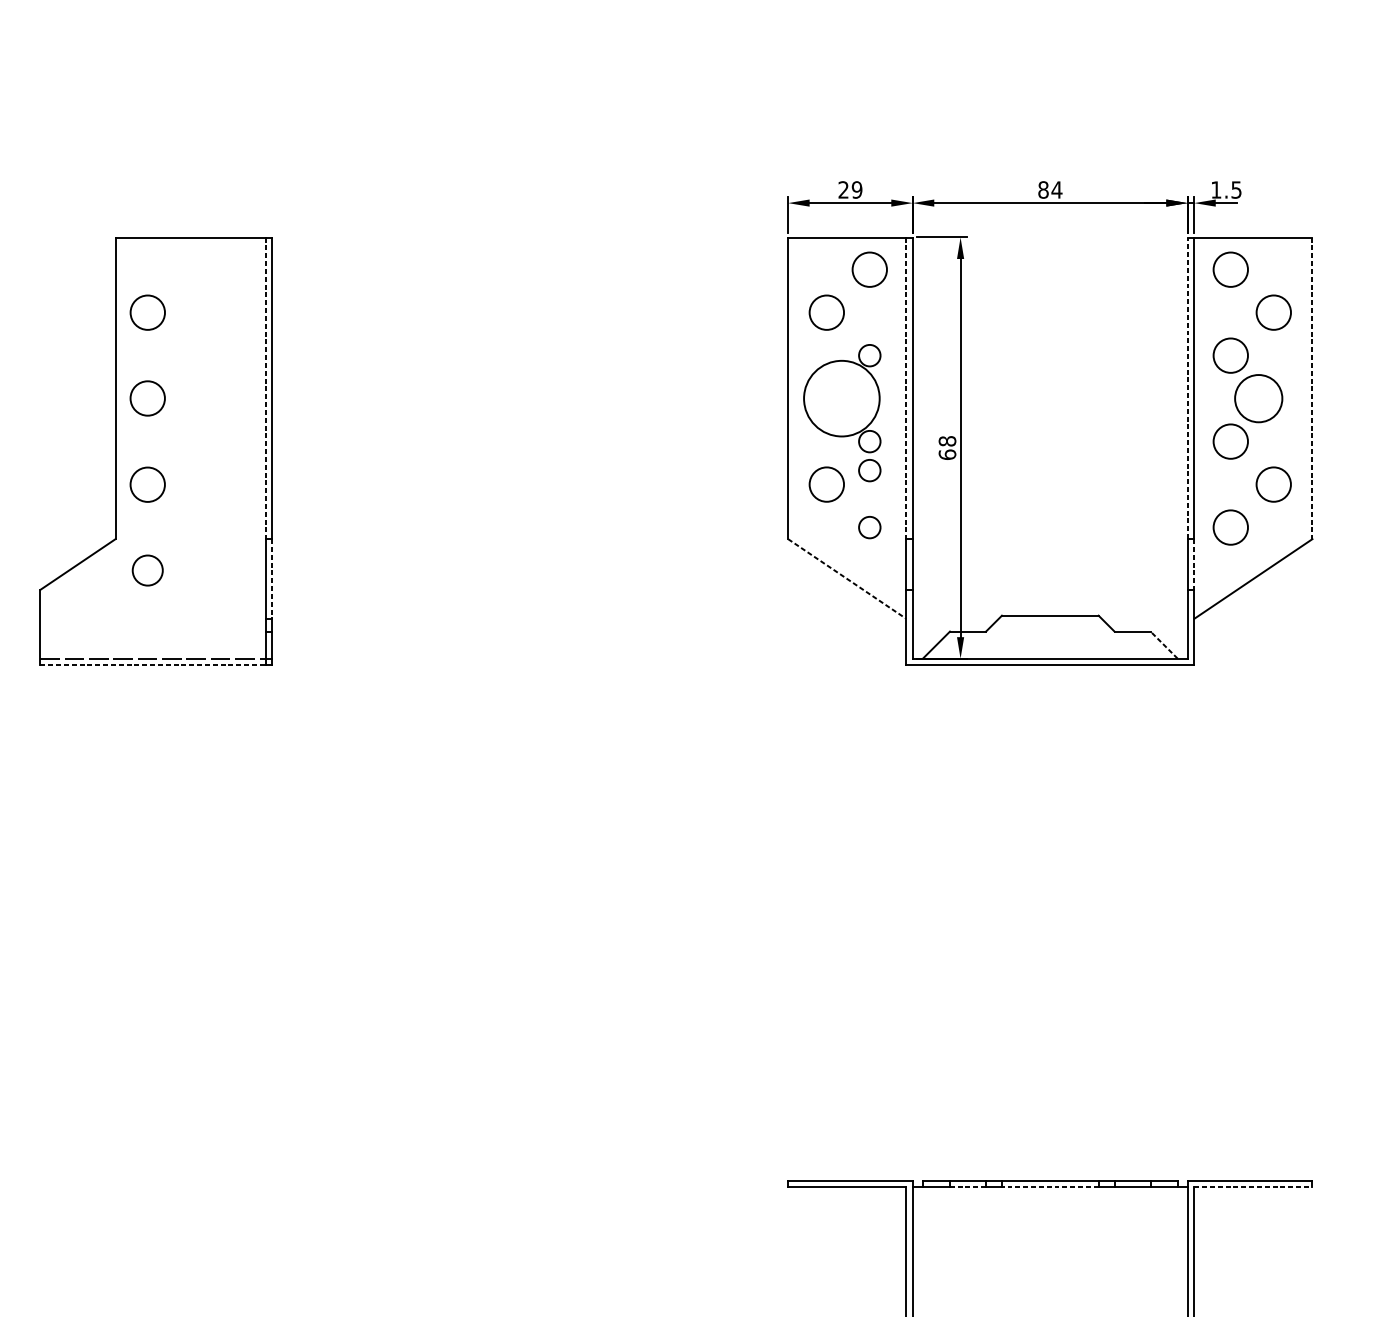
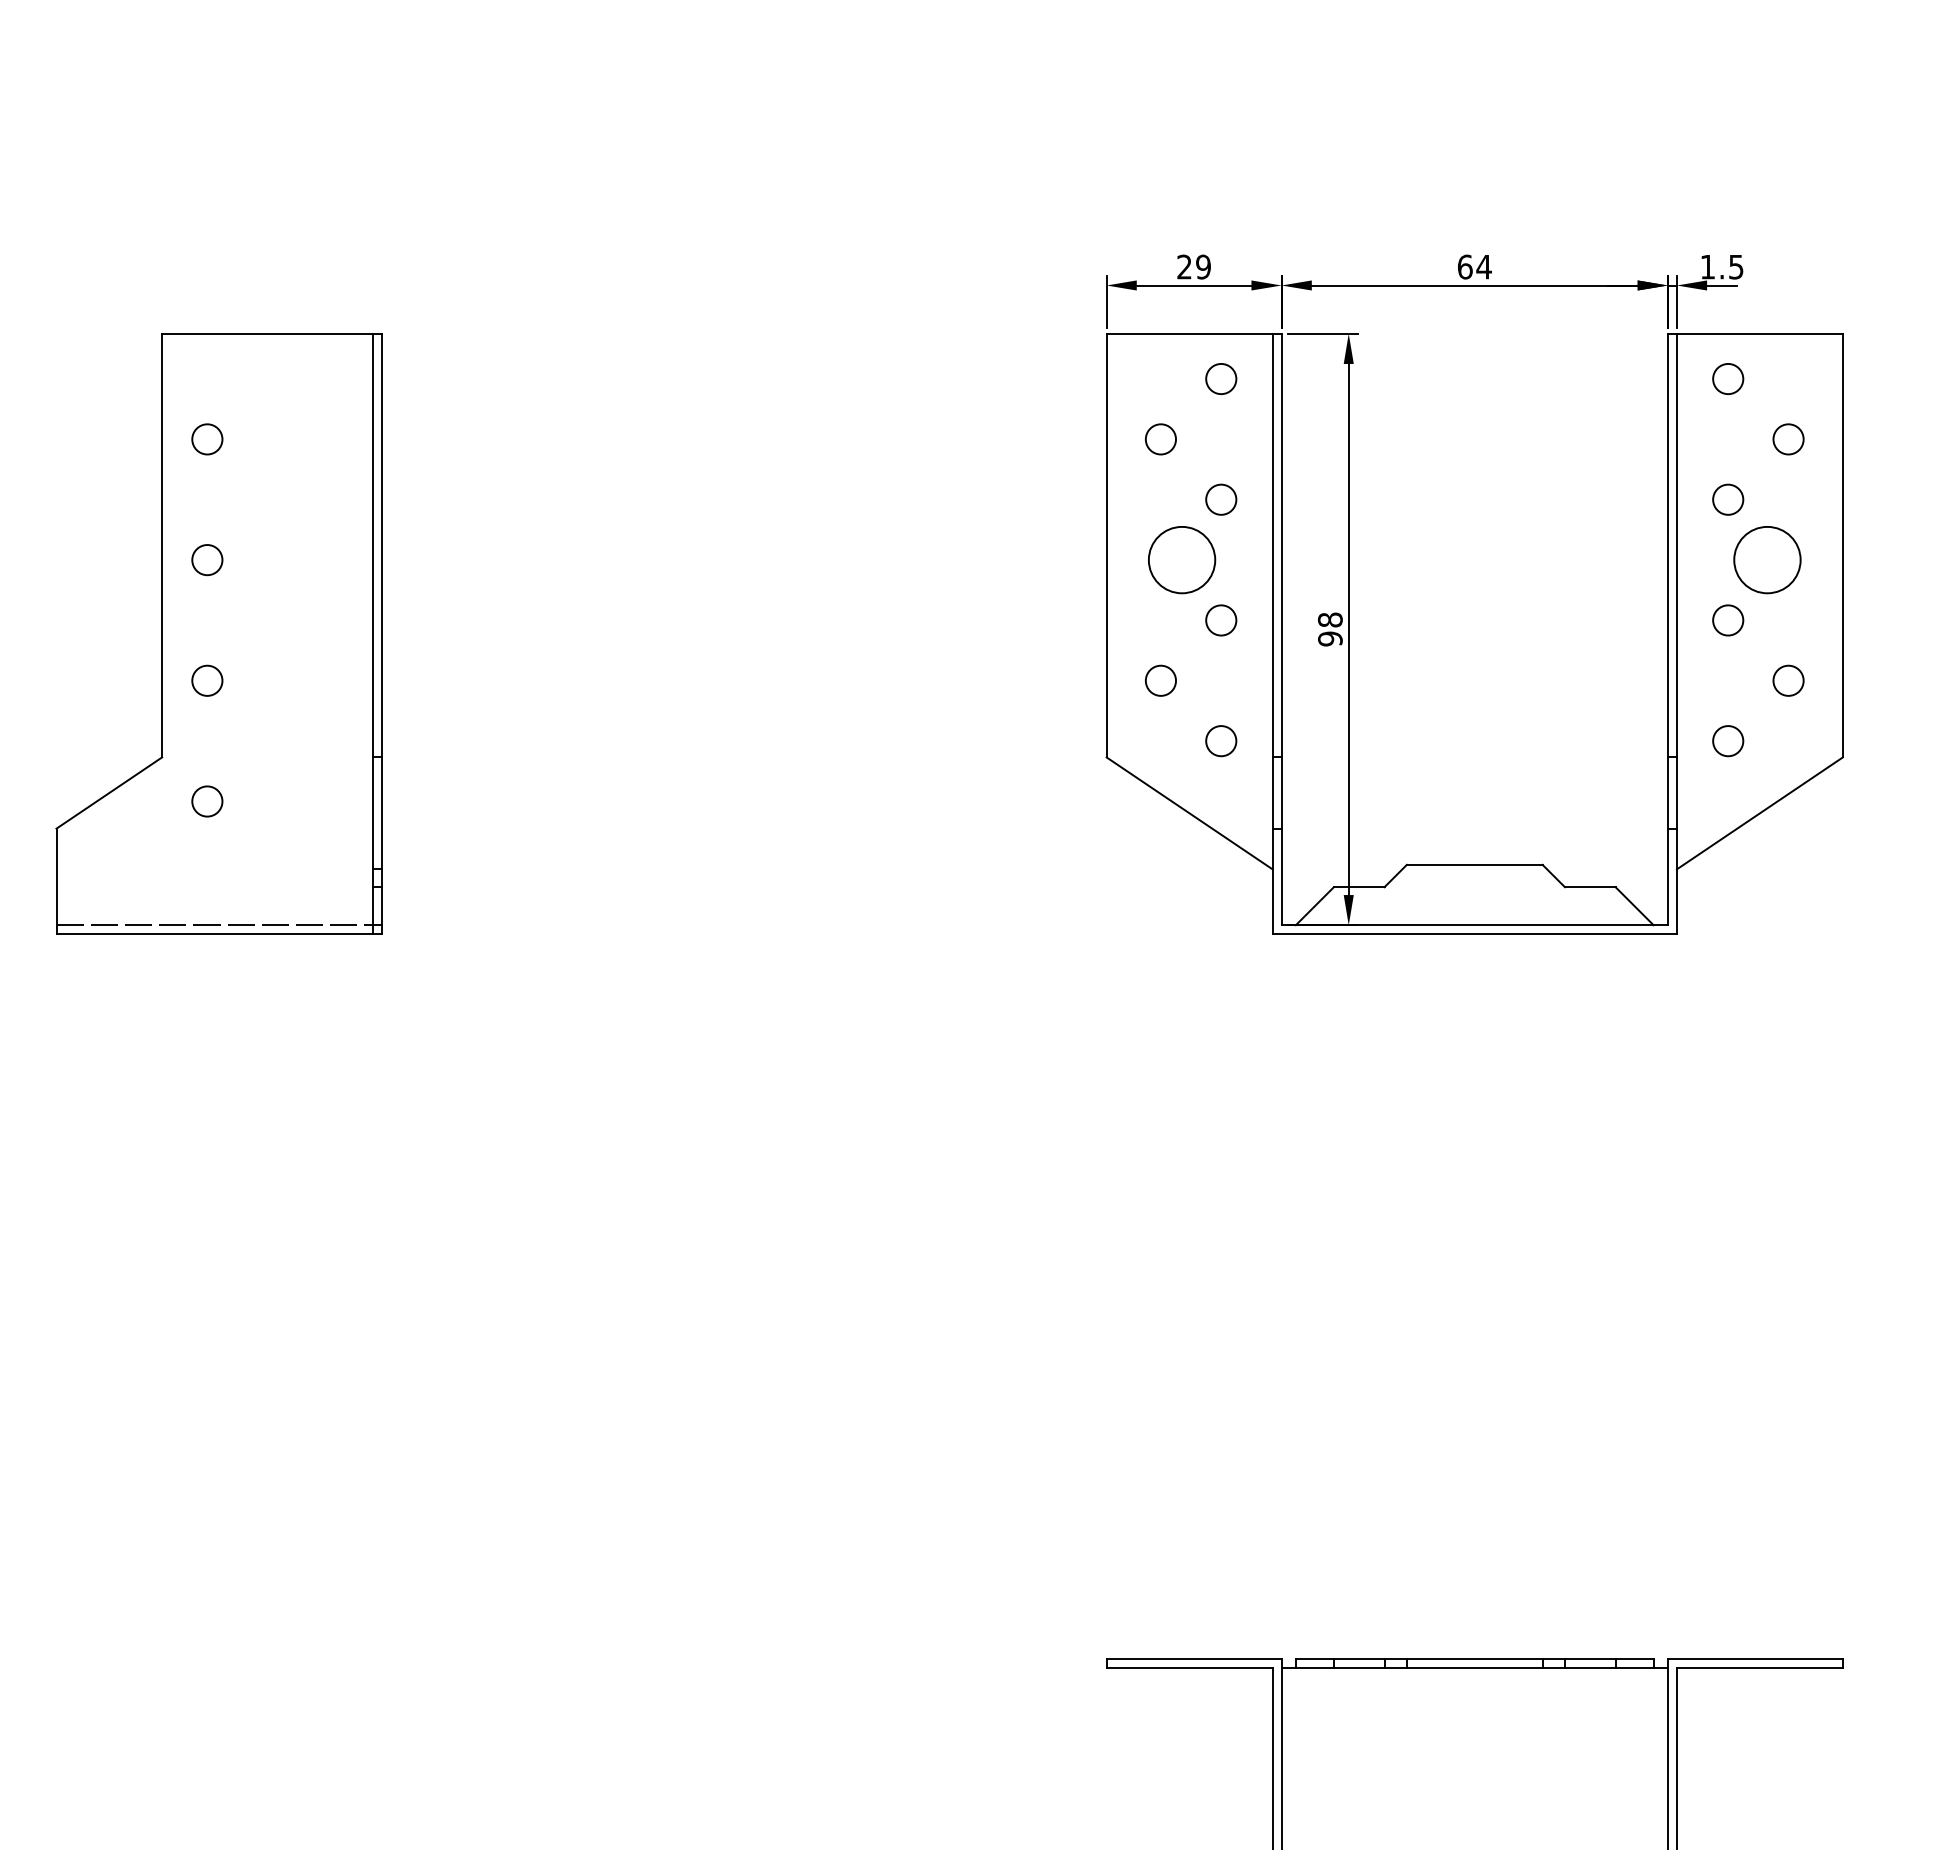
text: (1043, 189) -> (1464, 266), 84 -> 64
circle: (869, 269) -> (1221, 378), size x0.62
circle: (1230, 269) -> (1728, 378), size x0.62
circle: (147, 312) -> (207, 439), size x0.62
circle: (826, 312) -> (1160, 439), size x0.62
circle: (1273, 312) -> (1788, 439), size x0.62
circle: (1230, 355) -> (1728, 499), size x0.62
line: (266, 388) -> (373, 545), dashed -> solid
line: (906, 388) -> (1272, 545), dashed -> solid
line: (1187, 388) -> (1667, 545), dashed -> solid
line: (1312, 388) -> (1842, 545), dashed -> solid
circle: (147, 398) -> (207, 560), size x0.62
circle: (841, 398) -> (1181, 559), size x0.62
circle: (1230, 441) -> (1728, 620), size x0.62
text: (947, 454) -> (1330, 638), 68 -> 98
circle: (869, 470) -> (1221, 661), removed
circle: (147, 484) -> (207, 680), size x0.62
circle: (826, 484) -> (1160, 680), size x0.62
circle: (1273, 484) -> (1788, 680), size x0.62
circle: (1230, 527) -> (1728, 741), size x0.62
line: (1193, 564) -> (1676, 793), dashed -> solid
circle: (147, 570) -> (207, 801), size x0.71
line: (272, 579) -> (382, 813), dashed -> solid
line: (847, 579) -> (1190, 813), dashed -> solid
line: (1164, 645) -> (1634, 906), dashed -> solid
line: (153, 665) -> (215, 934), dashed -> solid
line: (967, 1187) -> (1358, 1667), dashed -> solid
line: (1050, 1187) -> (1474, 1667), dashed -> solid
line: (1253, 1187) -> (1759, 1667), dashed -> solid

